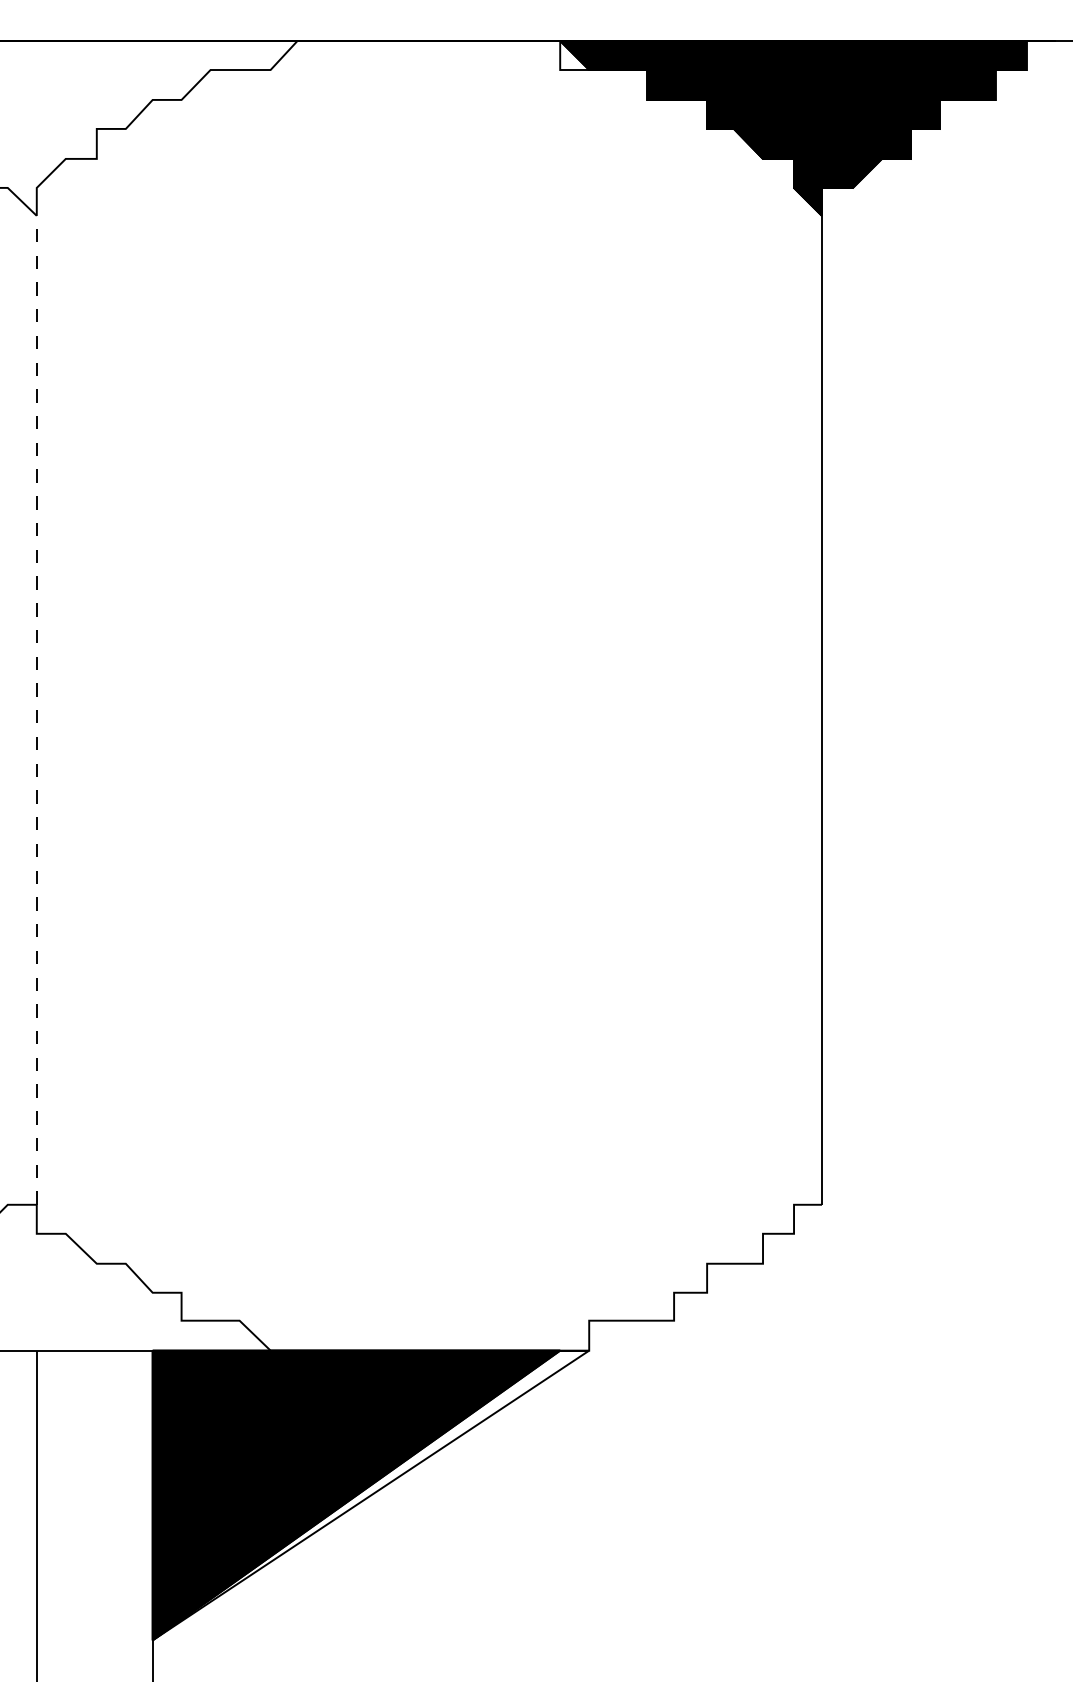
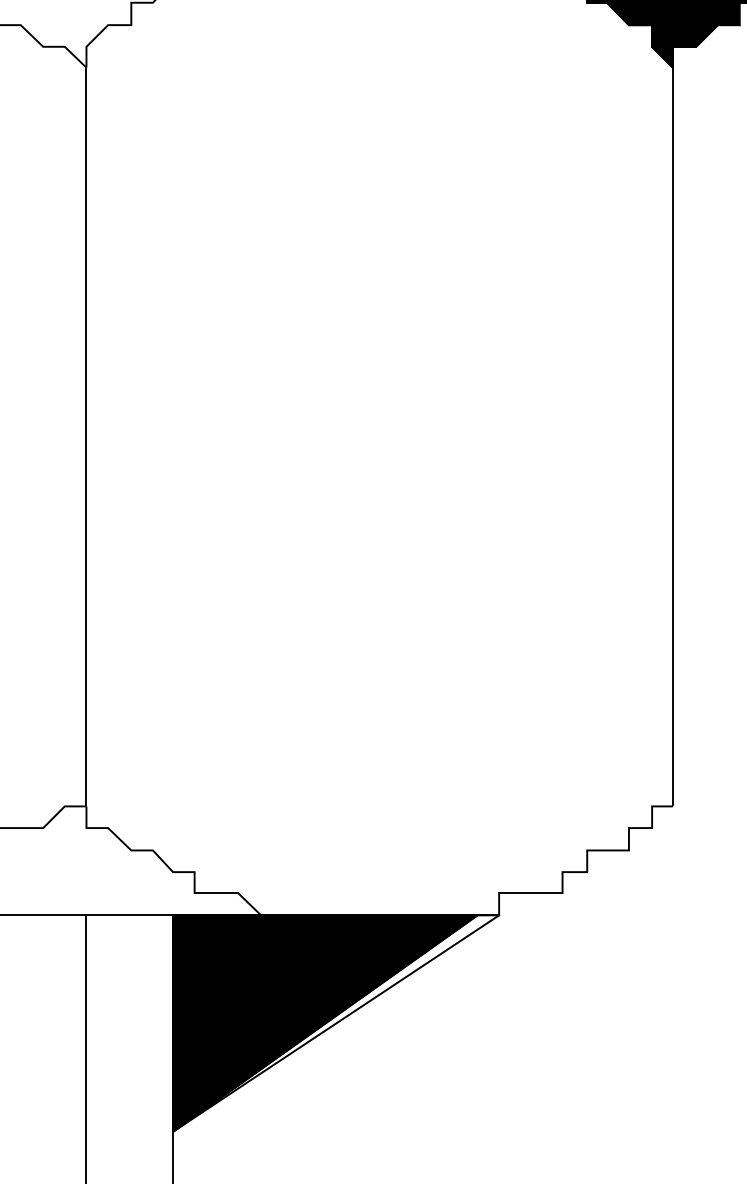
line: (36, 709) -> (86, 436), dashed -> solid

